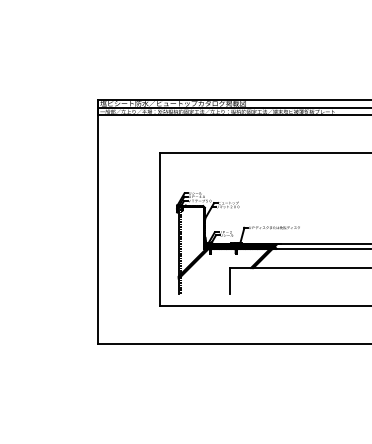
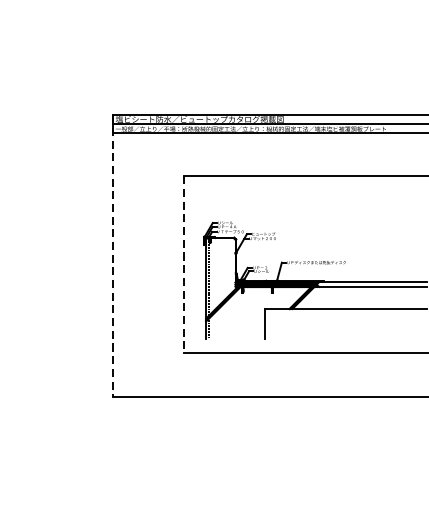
line: (98, 222) -> (113, 256), solid -> dashed
line: (159, 229) -> (183, 264), solid -> dashed

